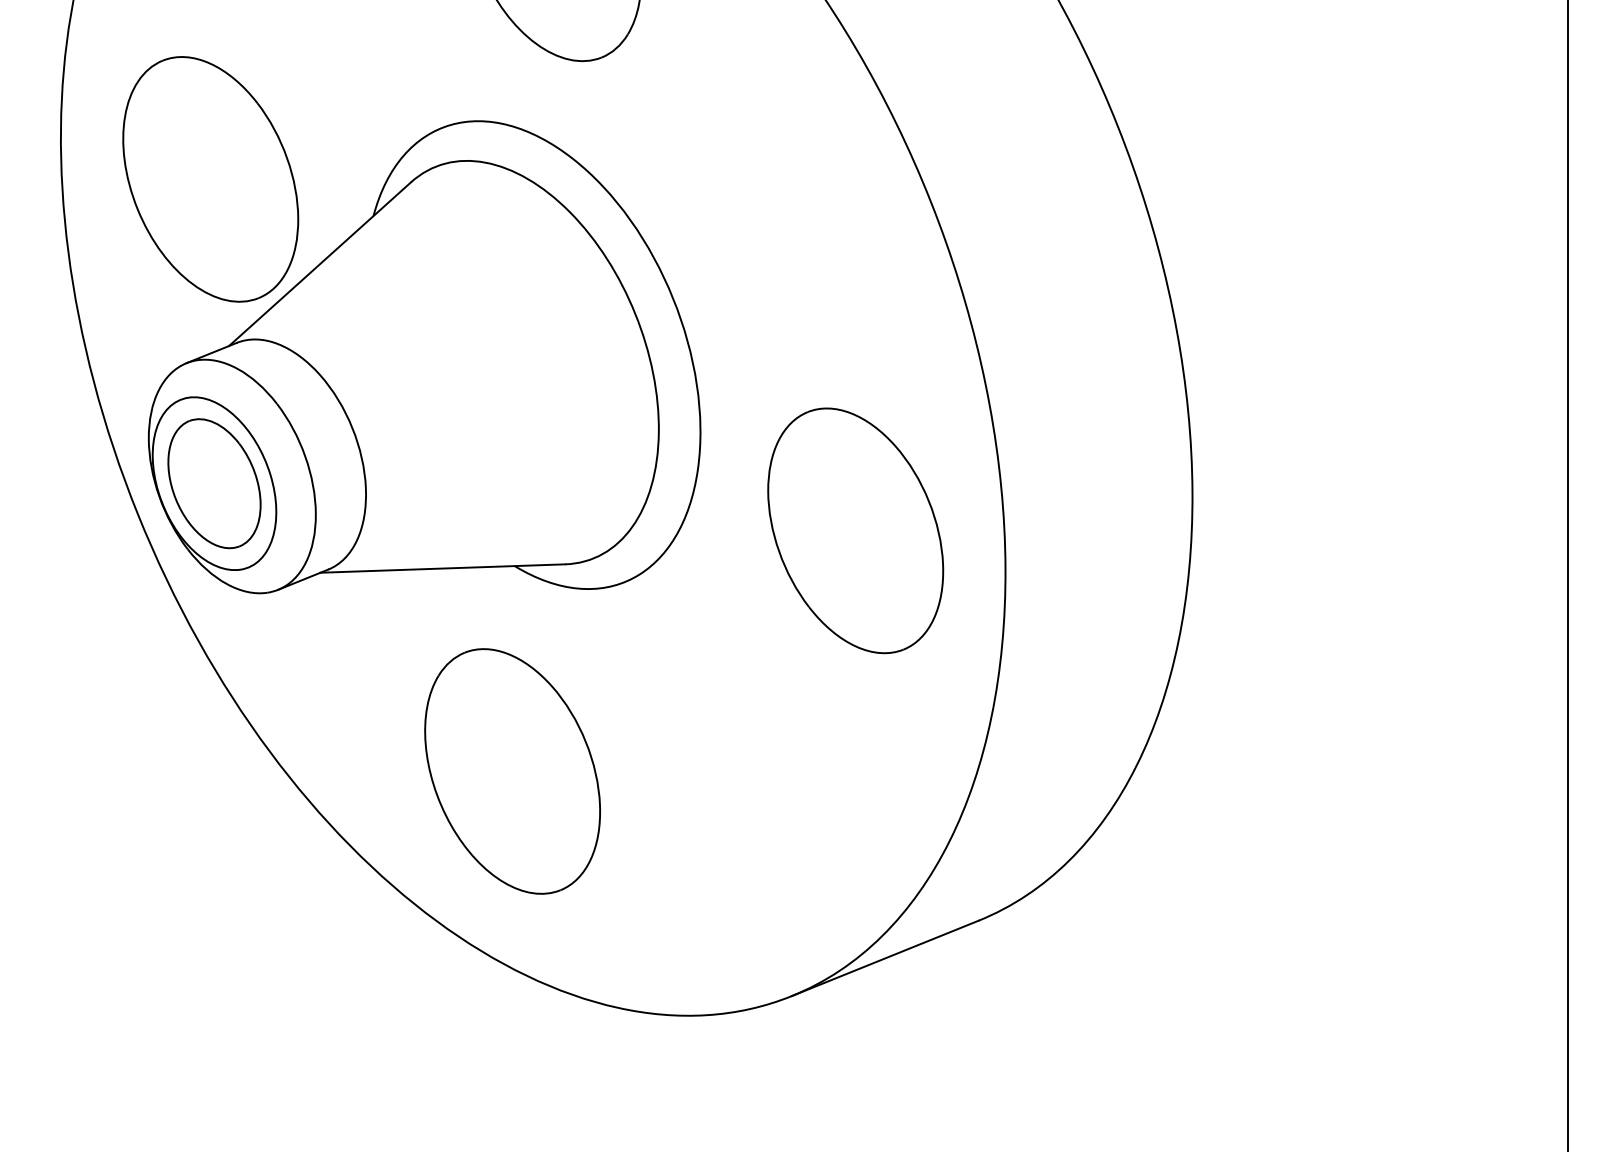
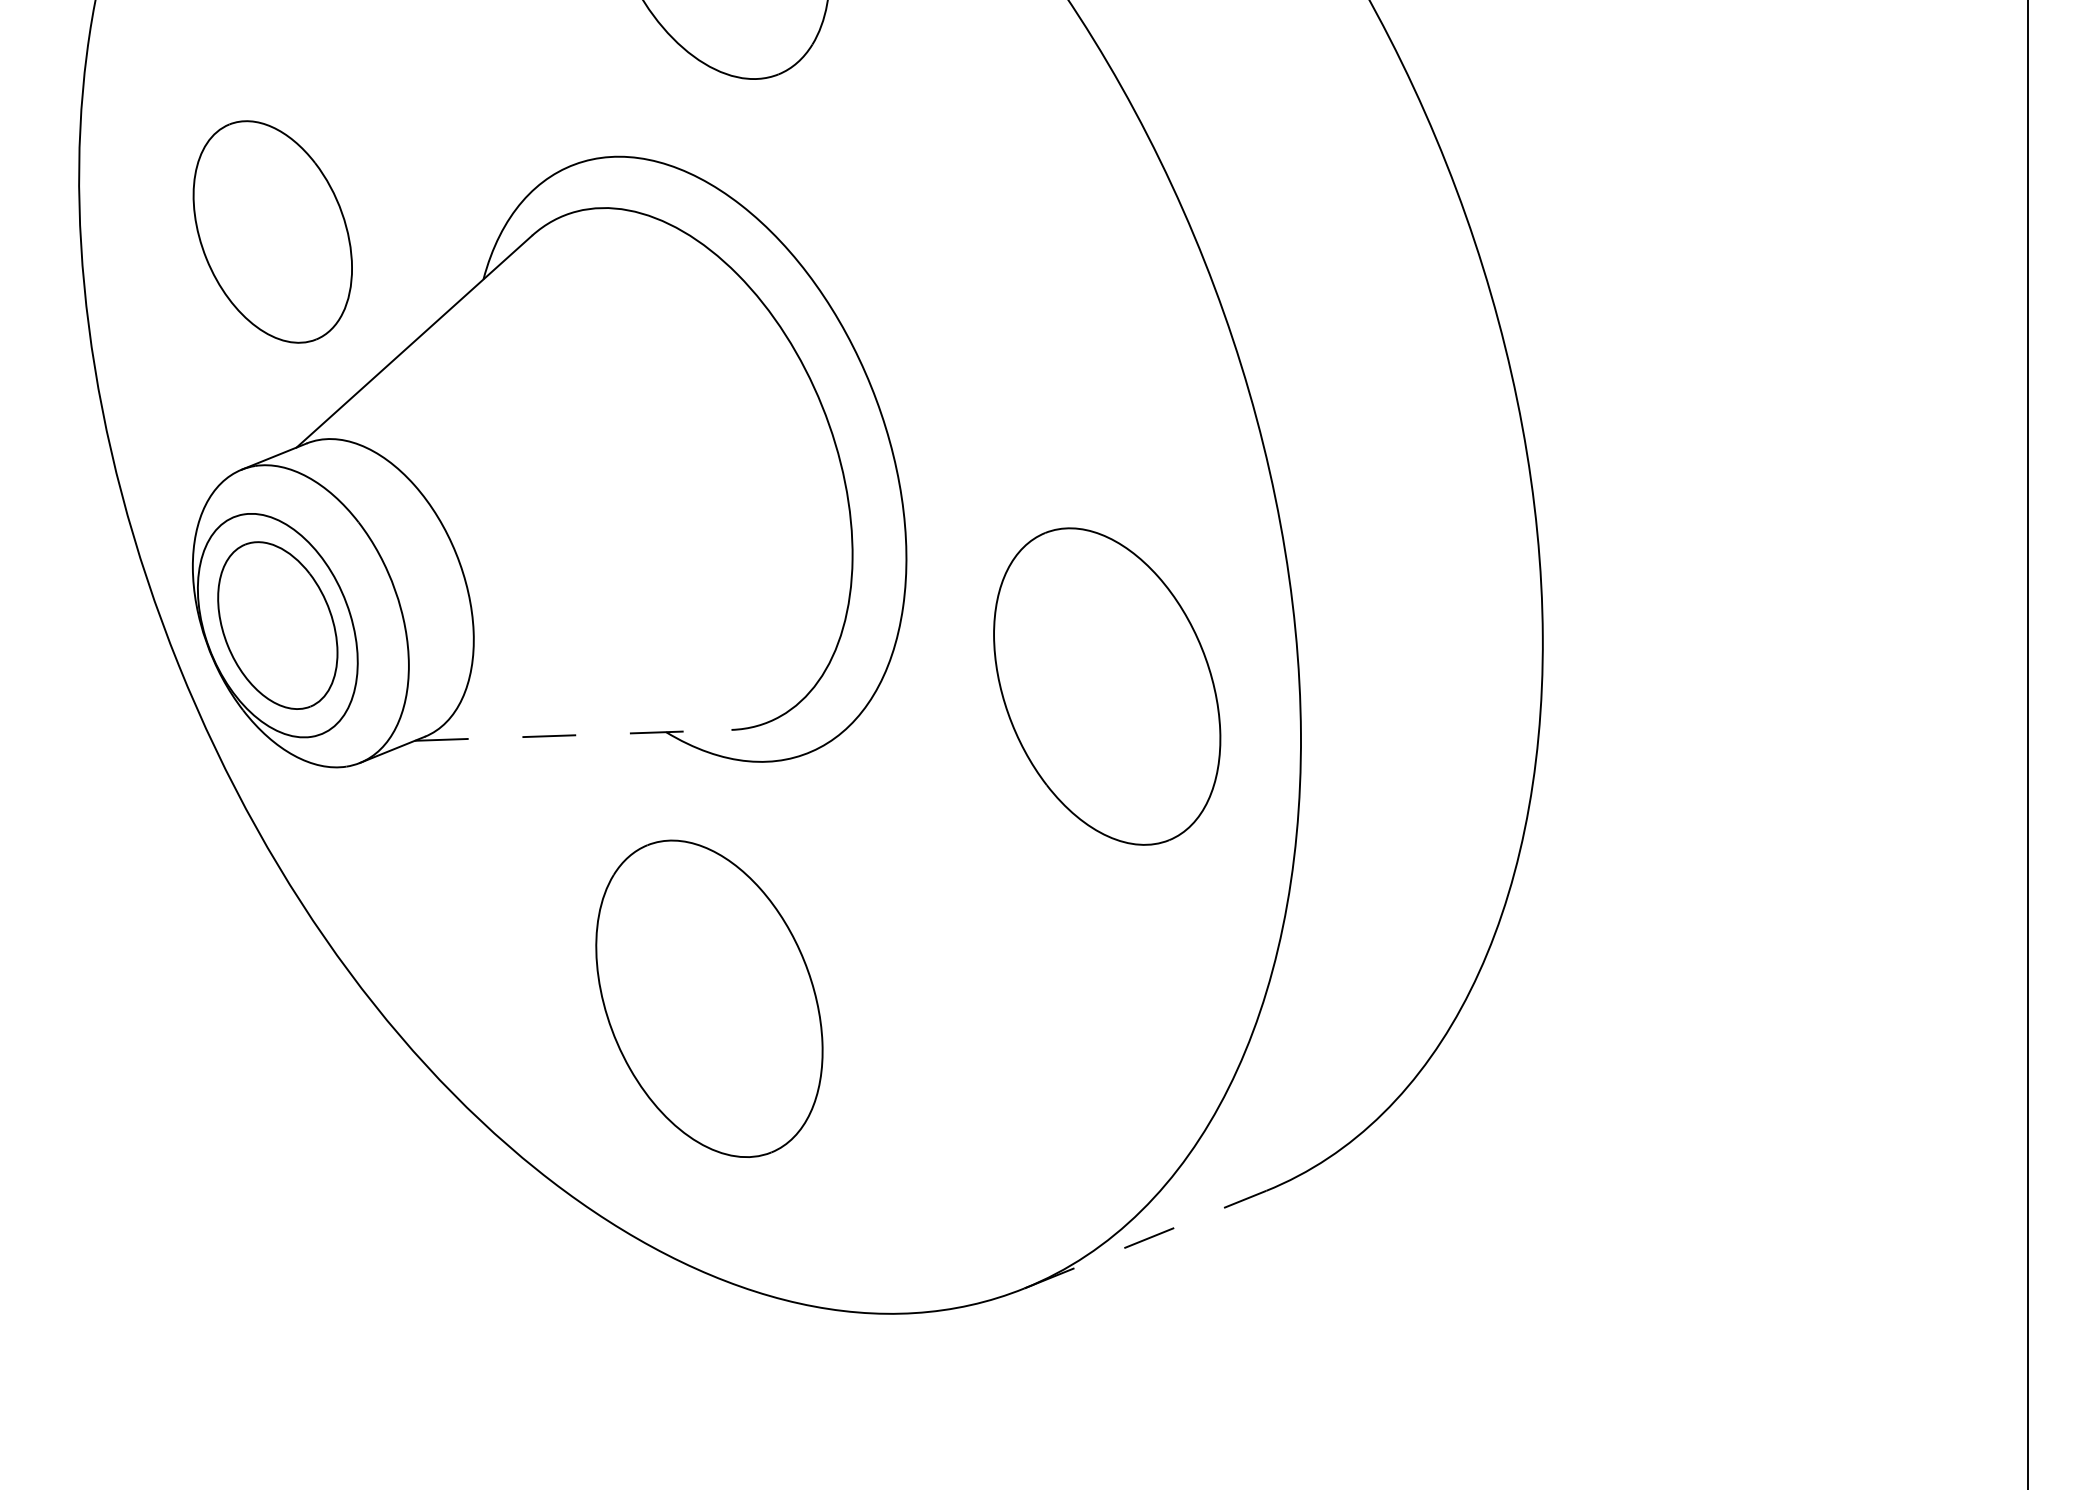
part: (210, 179) -> (272, 231), size x0.7
line: (443, 568) -> (573, 735), solid -> dashed
part: (512, 771) -> (709, 998), moved
line: (885, 958) -> (1145, 1239), solid -> dashed

